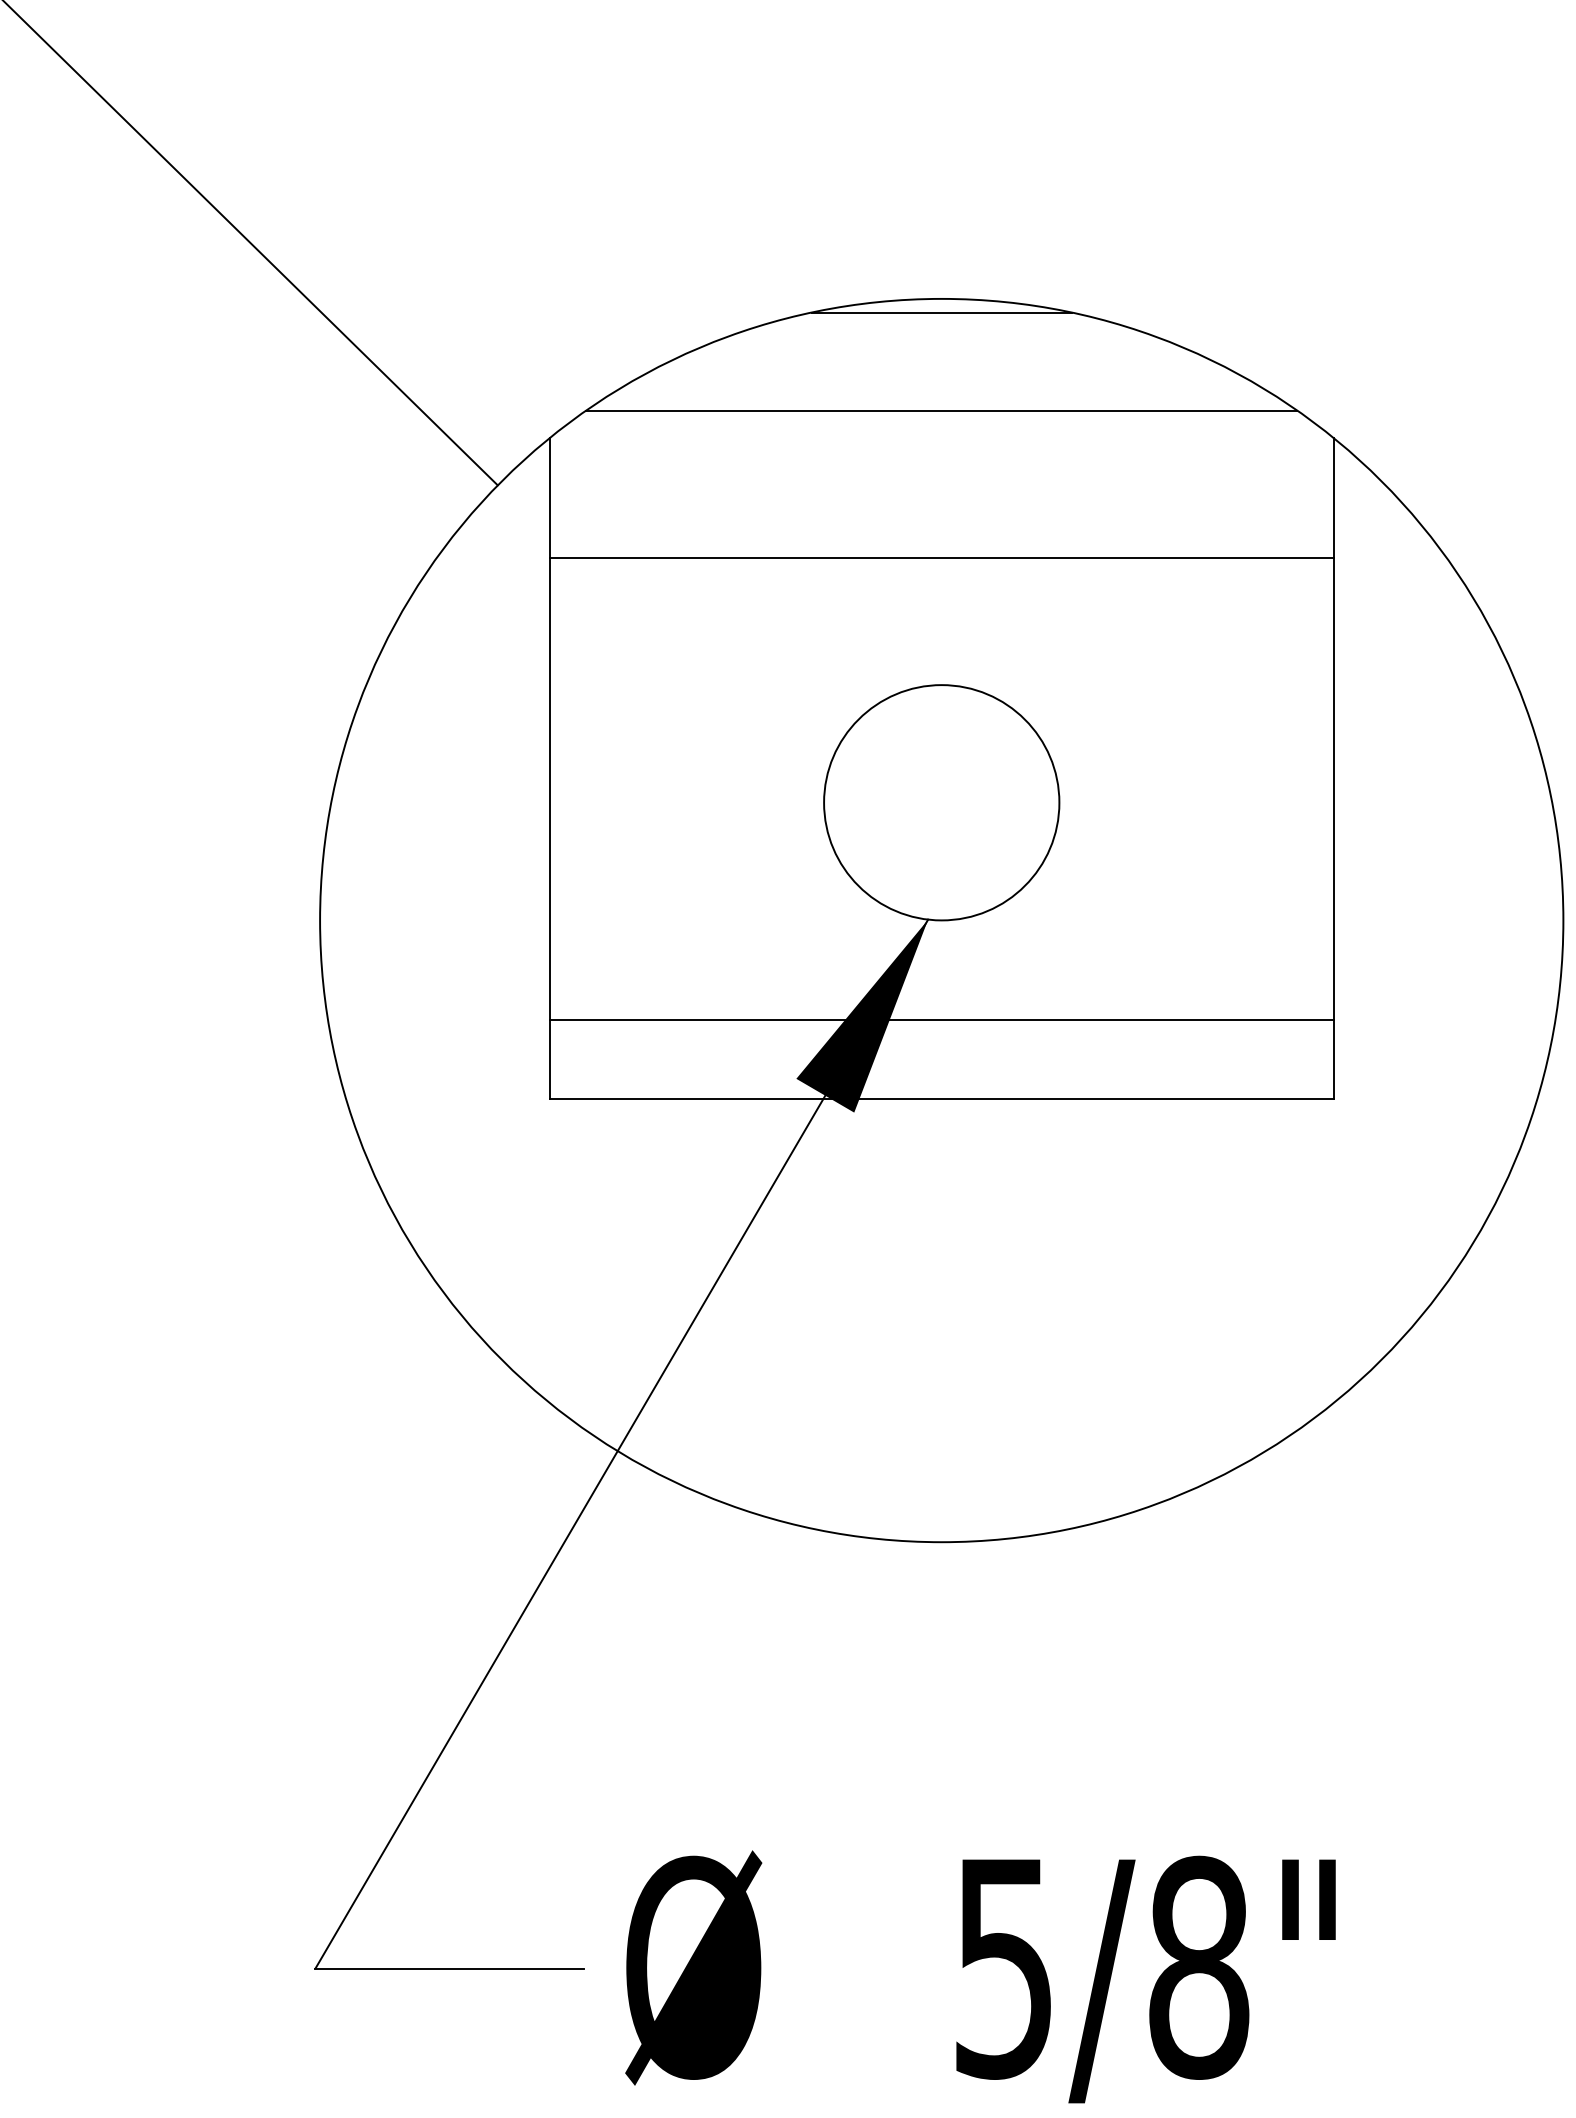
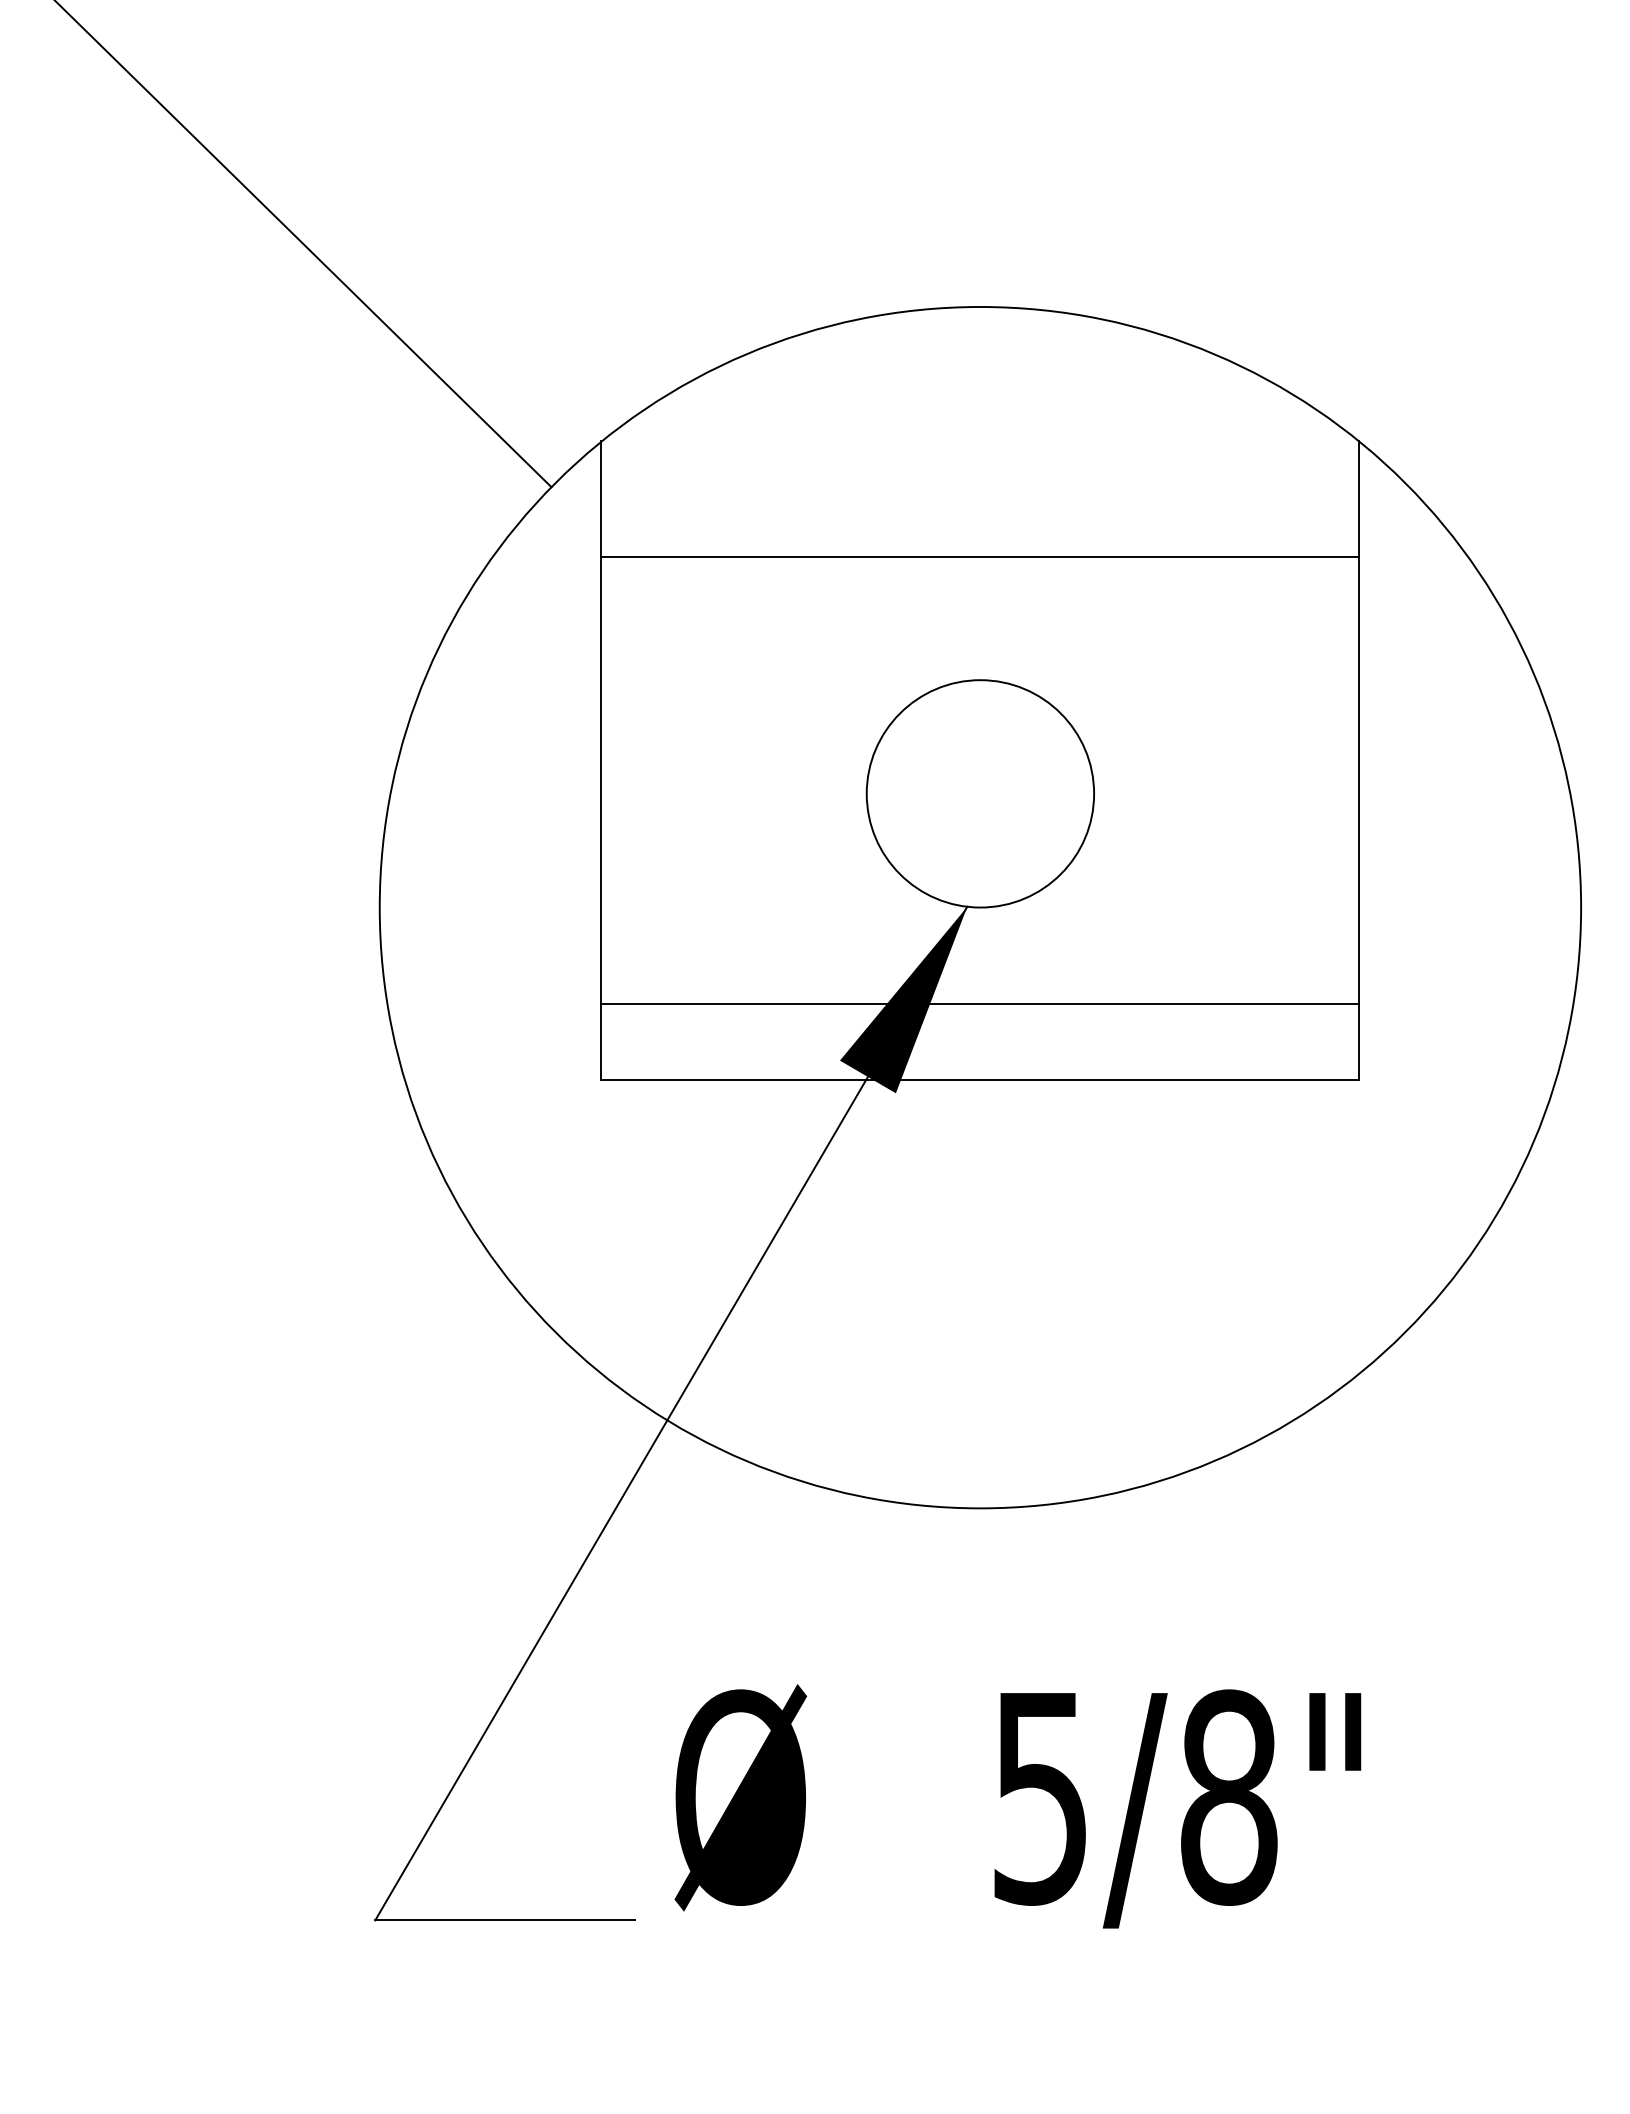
line: (941, 312) -> (980, 320), removed
line: (941, 410) -> (980, 414), removed
text: (980, 1976) -> (1017, 1806), moved

